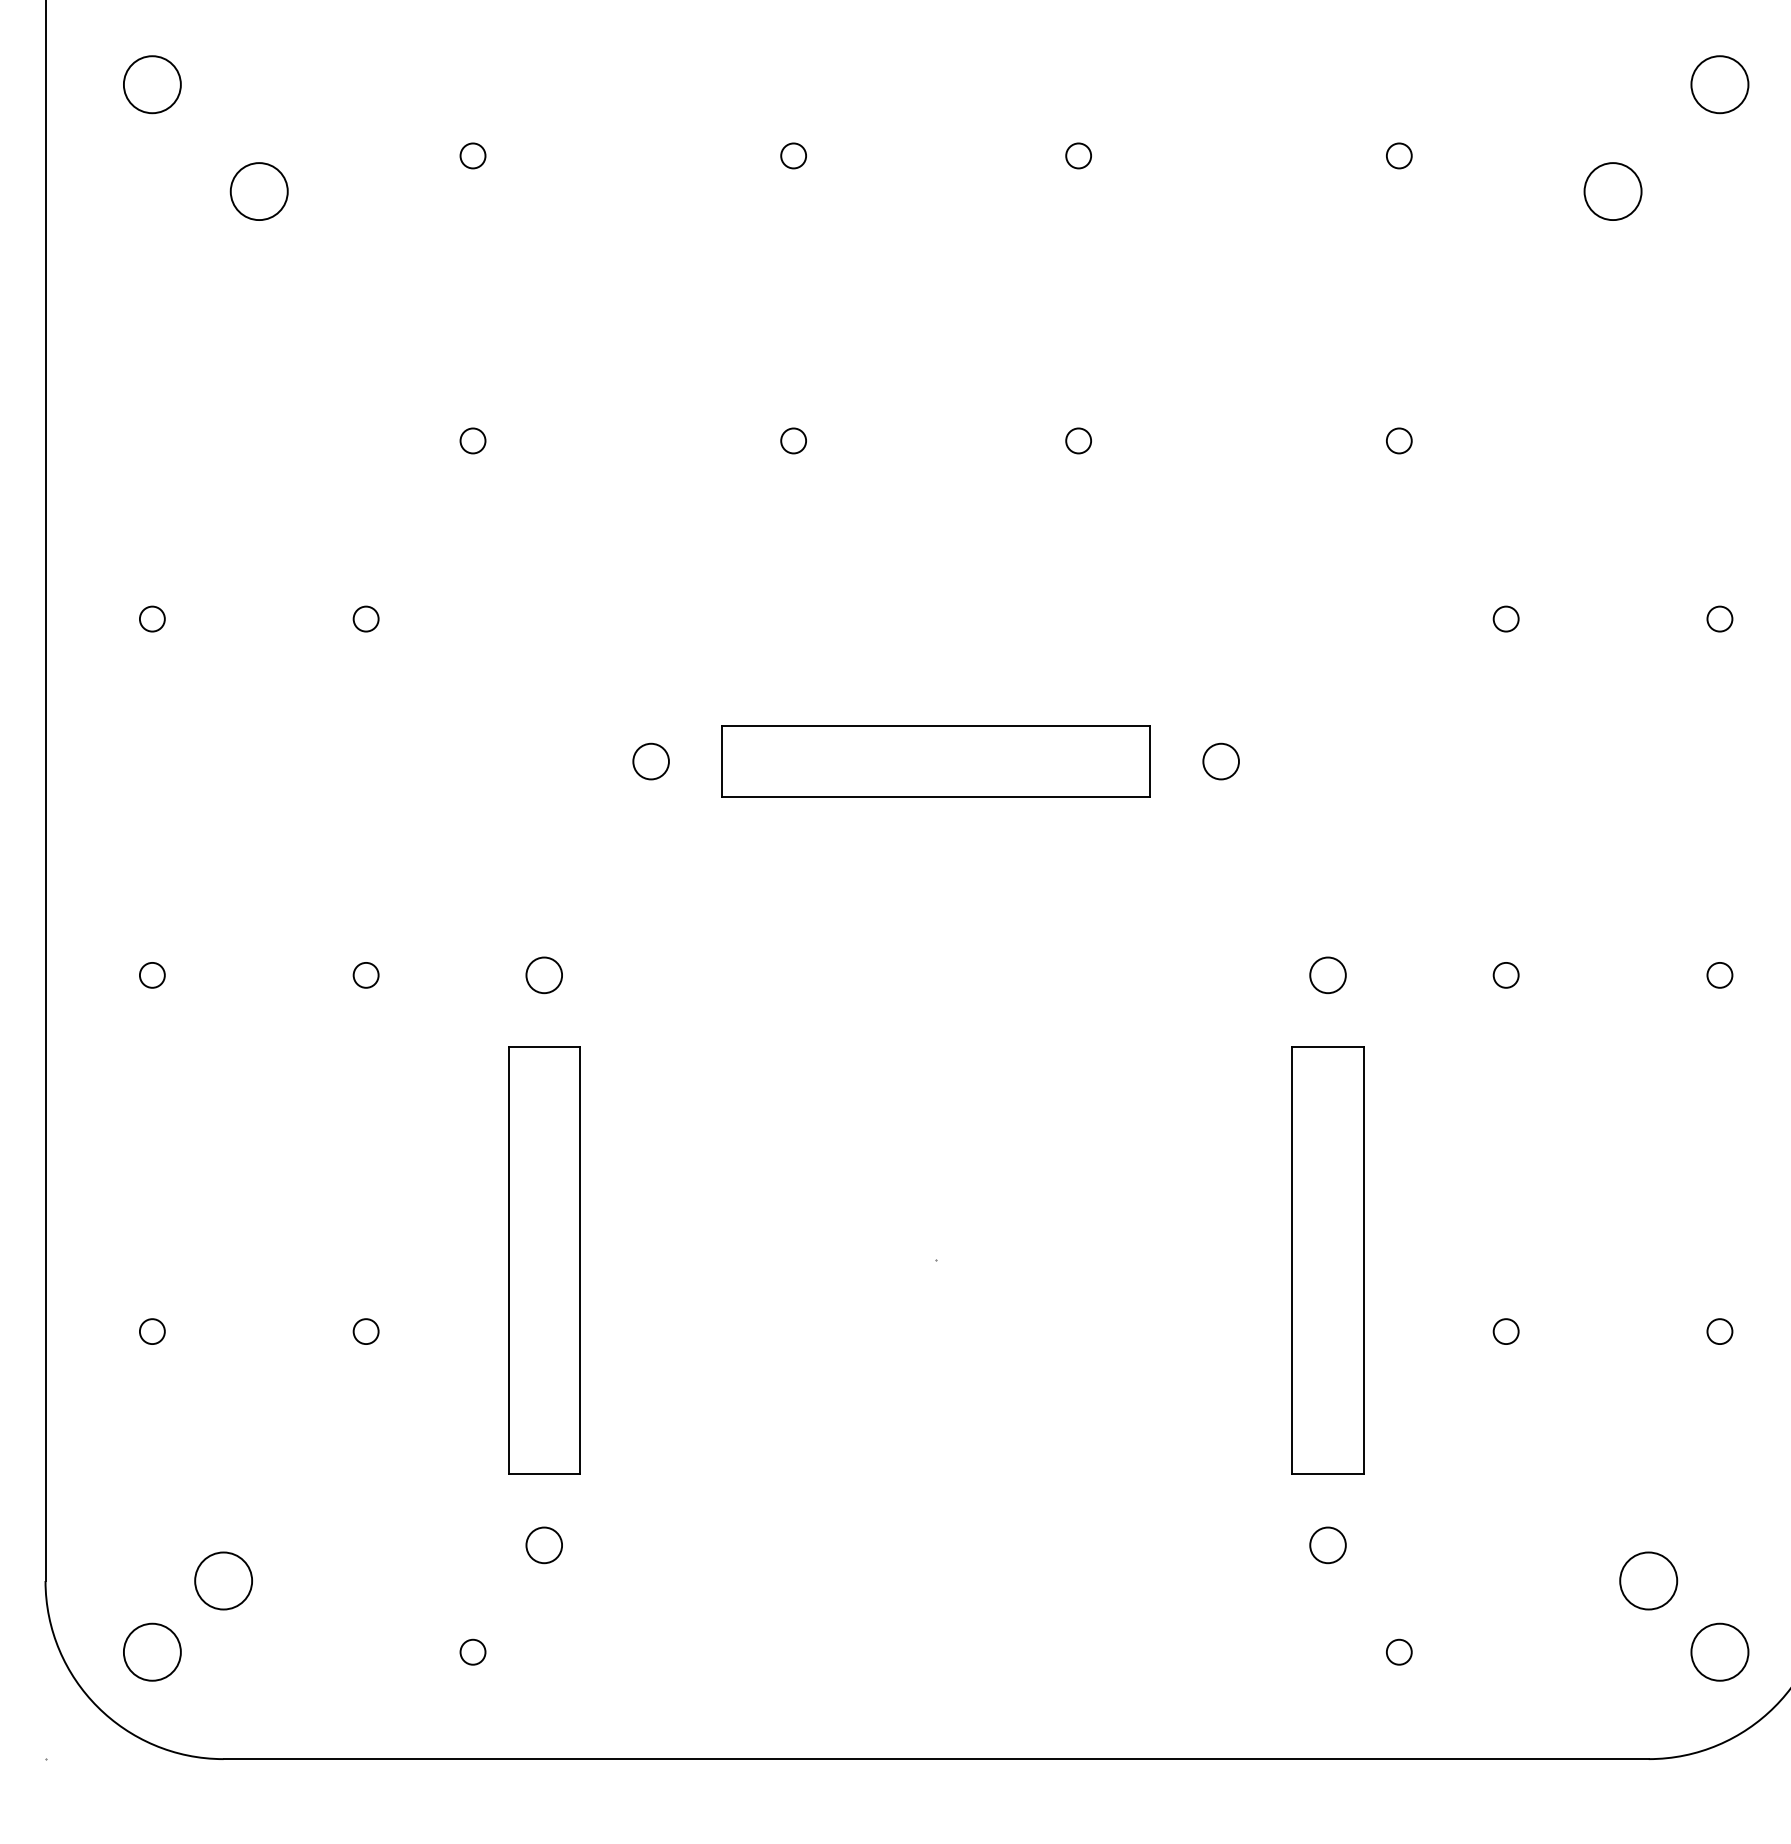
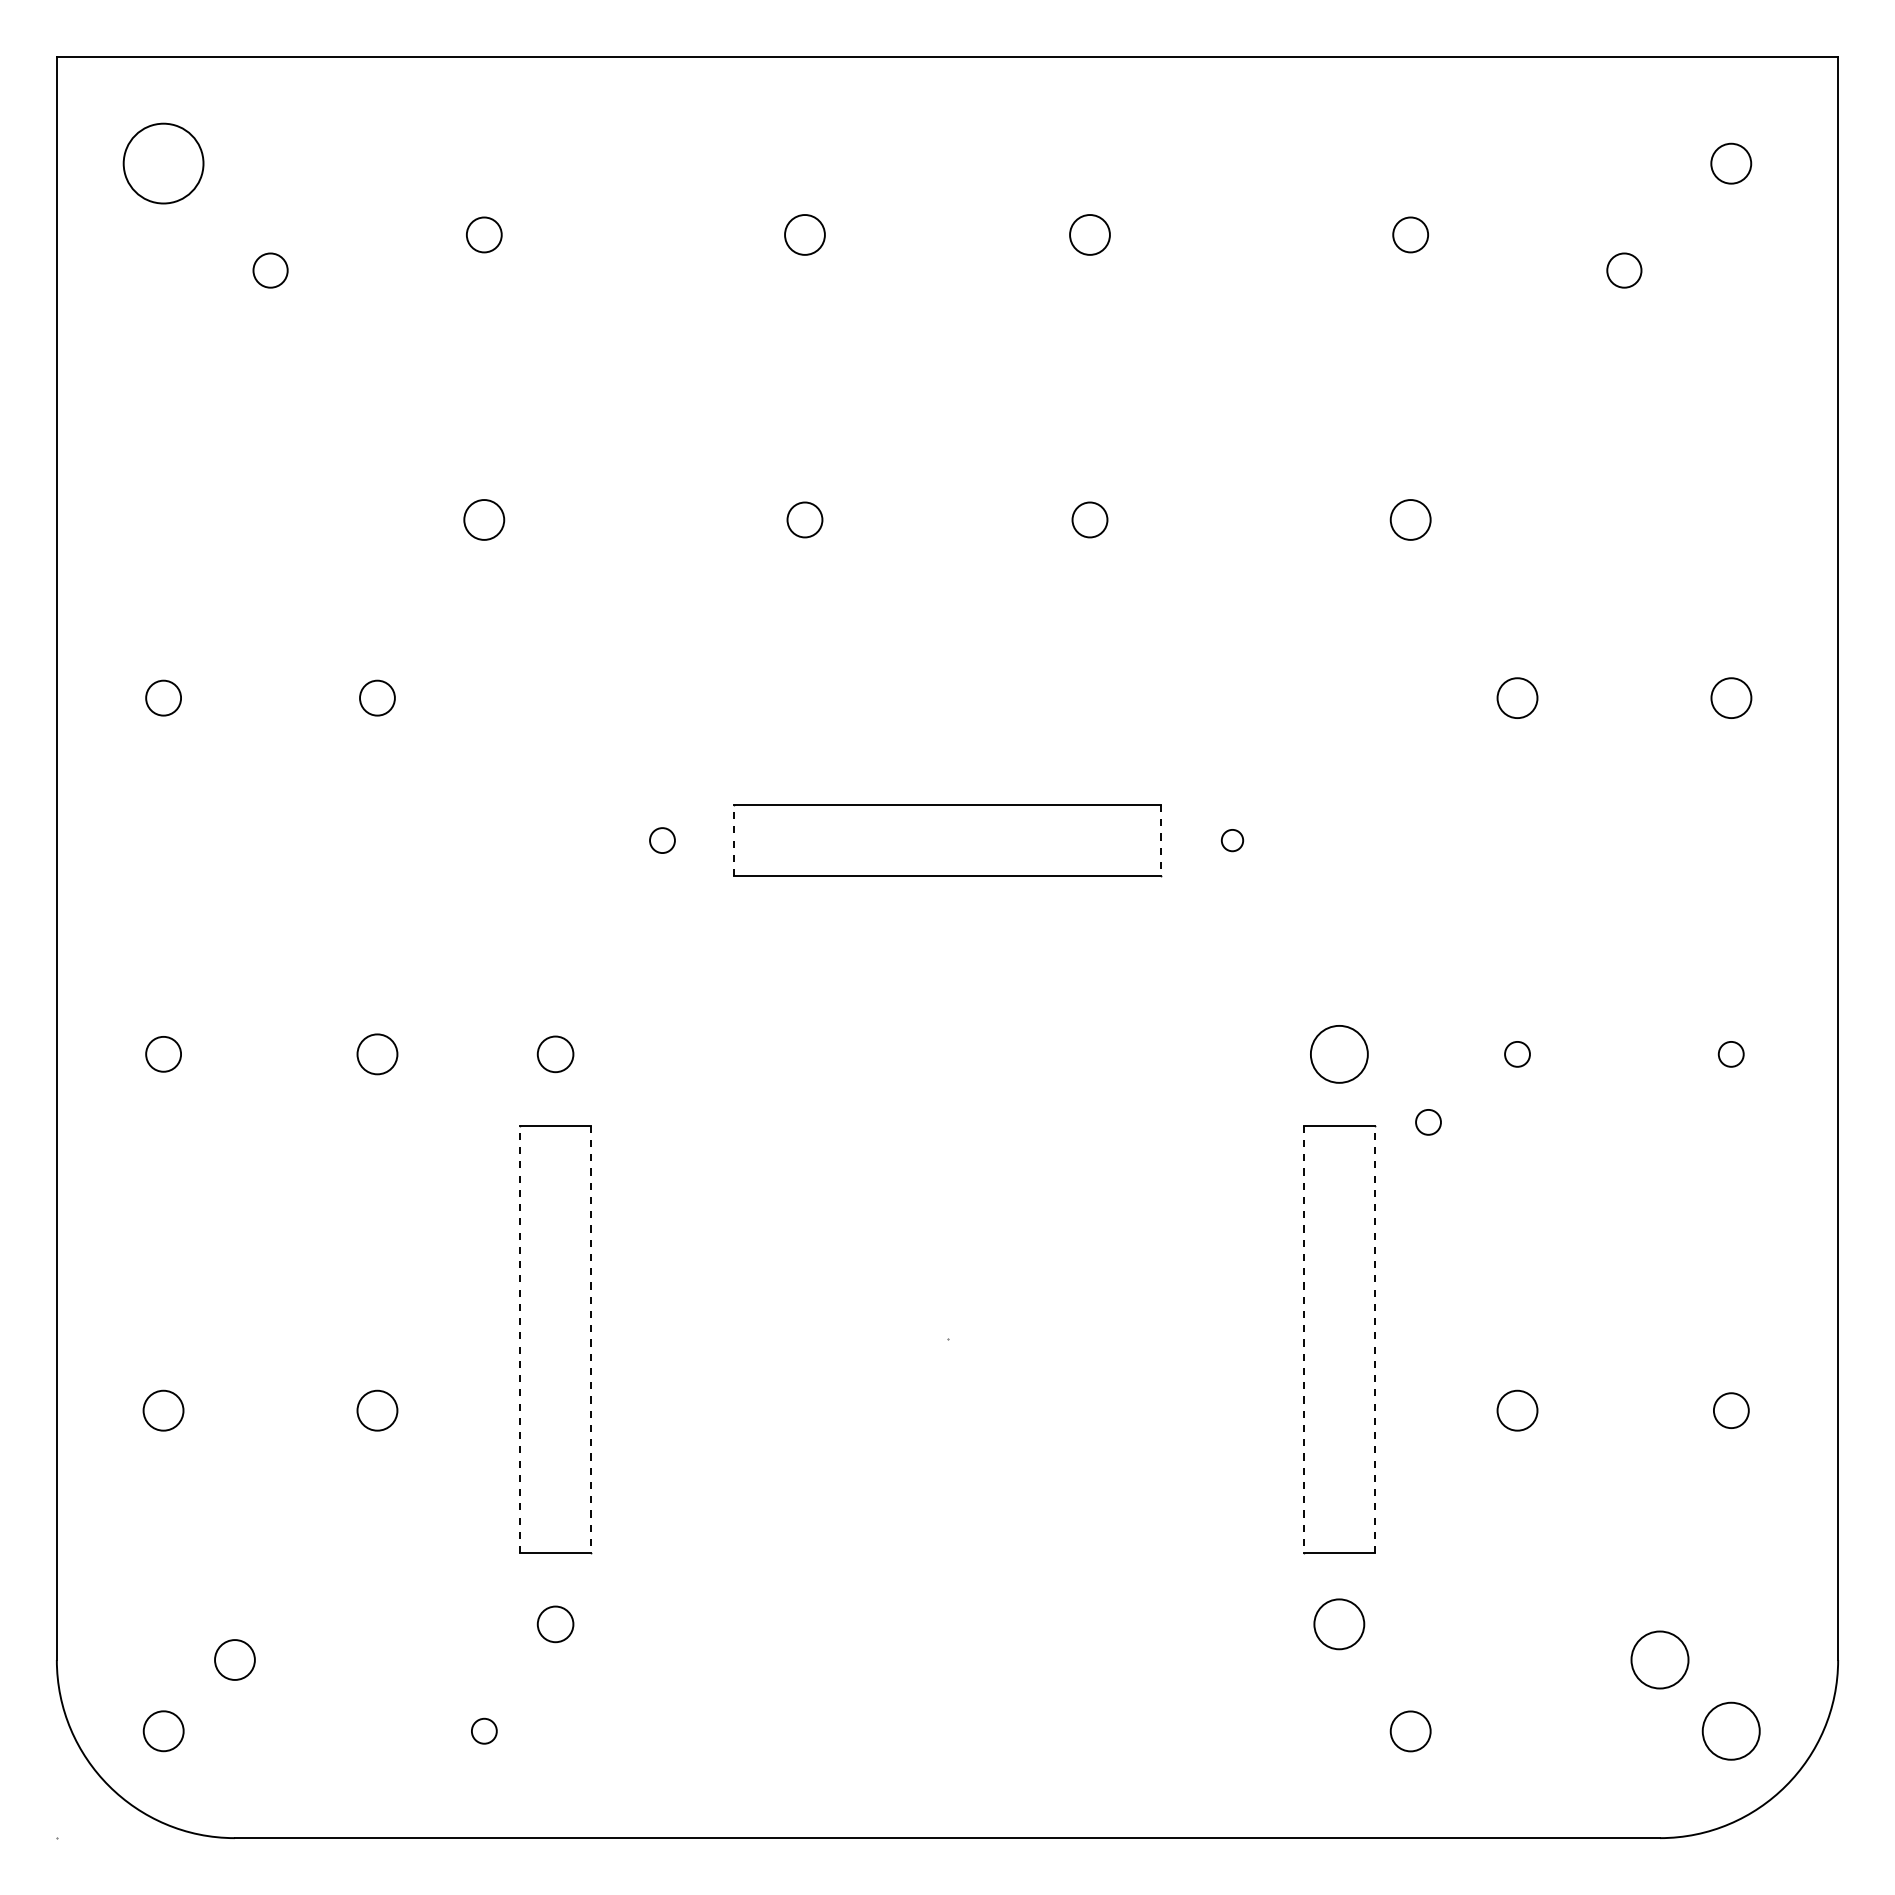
circle: (152, 84) -> (163, 163), size x1.4
circle: (1719, 84) -> (1730, 163), size x0.7
circle: (473, 155) -> (484, 234), size x1.4
circle: (793, 155) -> (804, 234), size x1.6
circle: (1078, 155) -> (1089, 234), size x1.6
circle: (1399, 155) -> (1410, 234), size x1.4
circle: (259, 191) -> (270, 270), size x0.6
circle: (1612, 191) -> (1623, 270), size x0.6
circle: (473, 440) -> (484, 519), size x1.6
circle: (793, 440) -> (804, 519), size x1.4
circle: (1078, 440) -> (1089, 519), size x1.4
circle: (1399, 440) -> (1410, 519), size x1.6
circle: (152, 618) -> (163, 697), size x1.4
circle: (366, 618) -> (377, 697), size x1.4
circle: (1506, 618) -> (1517, 697), size x1.6
circle: (1719, 618) -> (1730, 697), size x1.6
circle: (651, 761) -> (662, 840), size x0.7
line: (722, 761) -> (733, 840), solid -> dashed
line: (1150, 761) -> (1161, 840), solid -> dashed
circle: (1221, 761) -> (1232, 840), size x0.6
circle: (366, 974) -> (377, 1053), size x1.6
circle: (152, 975) -> (163, 1054), size x1.4
circle: (1328, 975) -> (1339, 1054), size x1.6
circle: (1417, 1043) -> (1428, 1122), added
line: (508, 1260) -> (519, 1339), solid -> dashed
line: (580, 1260) -> (591, 1339), solid -> dashed
line: (1292, 1260) -> (1303, 1339), solid -> dashed
line: (1364, 1260) -> (1375, 1339), solid -> dashed
circle: (152, 1331) -> (163, 1410), size x1.6
circle: (366, 1331) -> (377, 1410), size x1.6
circle: (1506, 1331) -> (1517, 1410), size x1.6
circle: (1719, 1331) -> (1730, 1410), size x1.4
circle: (1328, 1545) -> (1339, 1624), size x1.4
circle: (223, 1580) -> (234, 1659), size x0.7
circle: (152, 1651) -> (163, 1730), size x0.7
circle: (1399, 1651) -> (1410, 1730), size x1.6

